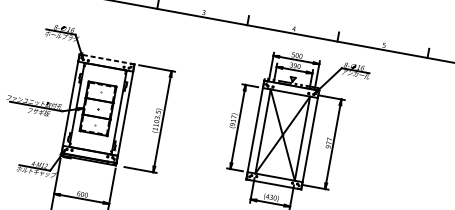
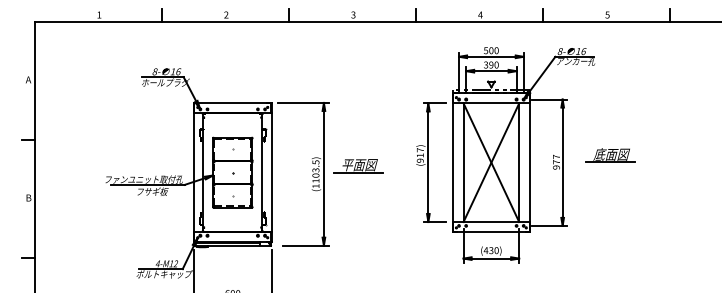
line: (106, 59) -> (232, 102), dashed -> solid
part: (188, 120) -> (358, 166), added
part: (368, 145) -> (610, 155), added

